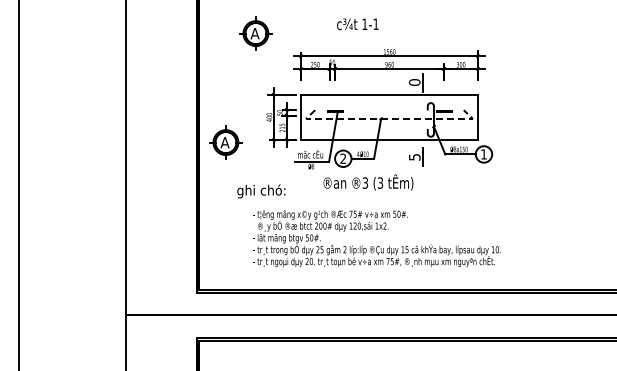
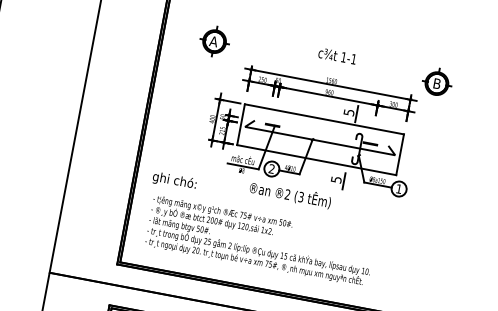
text: (357, 24) -> (337, 56), moved
part: (503, 31) -> (437, 81), added
text: (414, 82) -> (348, 112), 0 -> 5
line: (389, 118) -> (320, 140), dashed -> solid
part: (225, 142) -> (168, 134), removed
text: (365, 183) -> (287, 195), ®3 -> ®2
text: (261, 191) -> (174, 181), moved
text: (376, 238) -> (260, 241), moved

